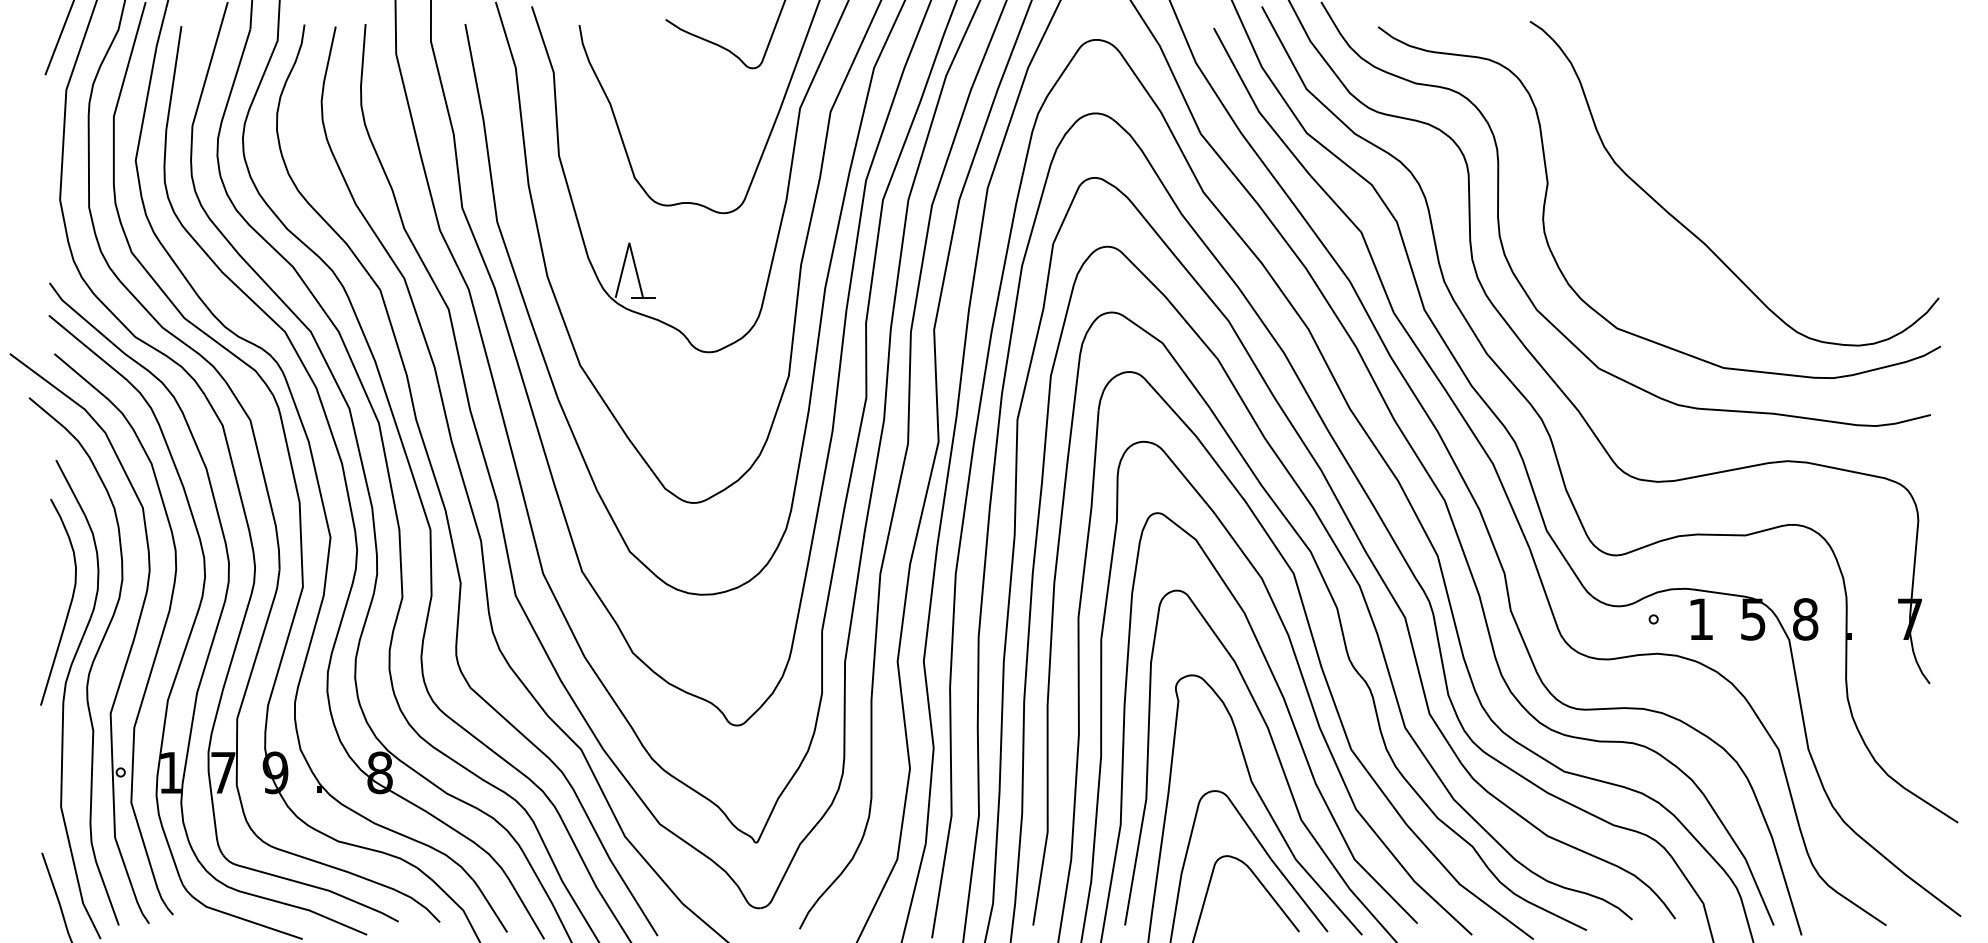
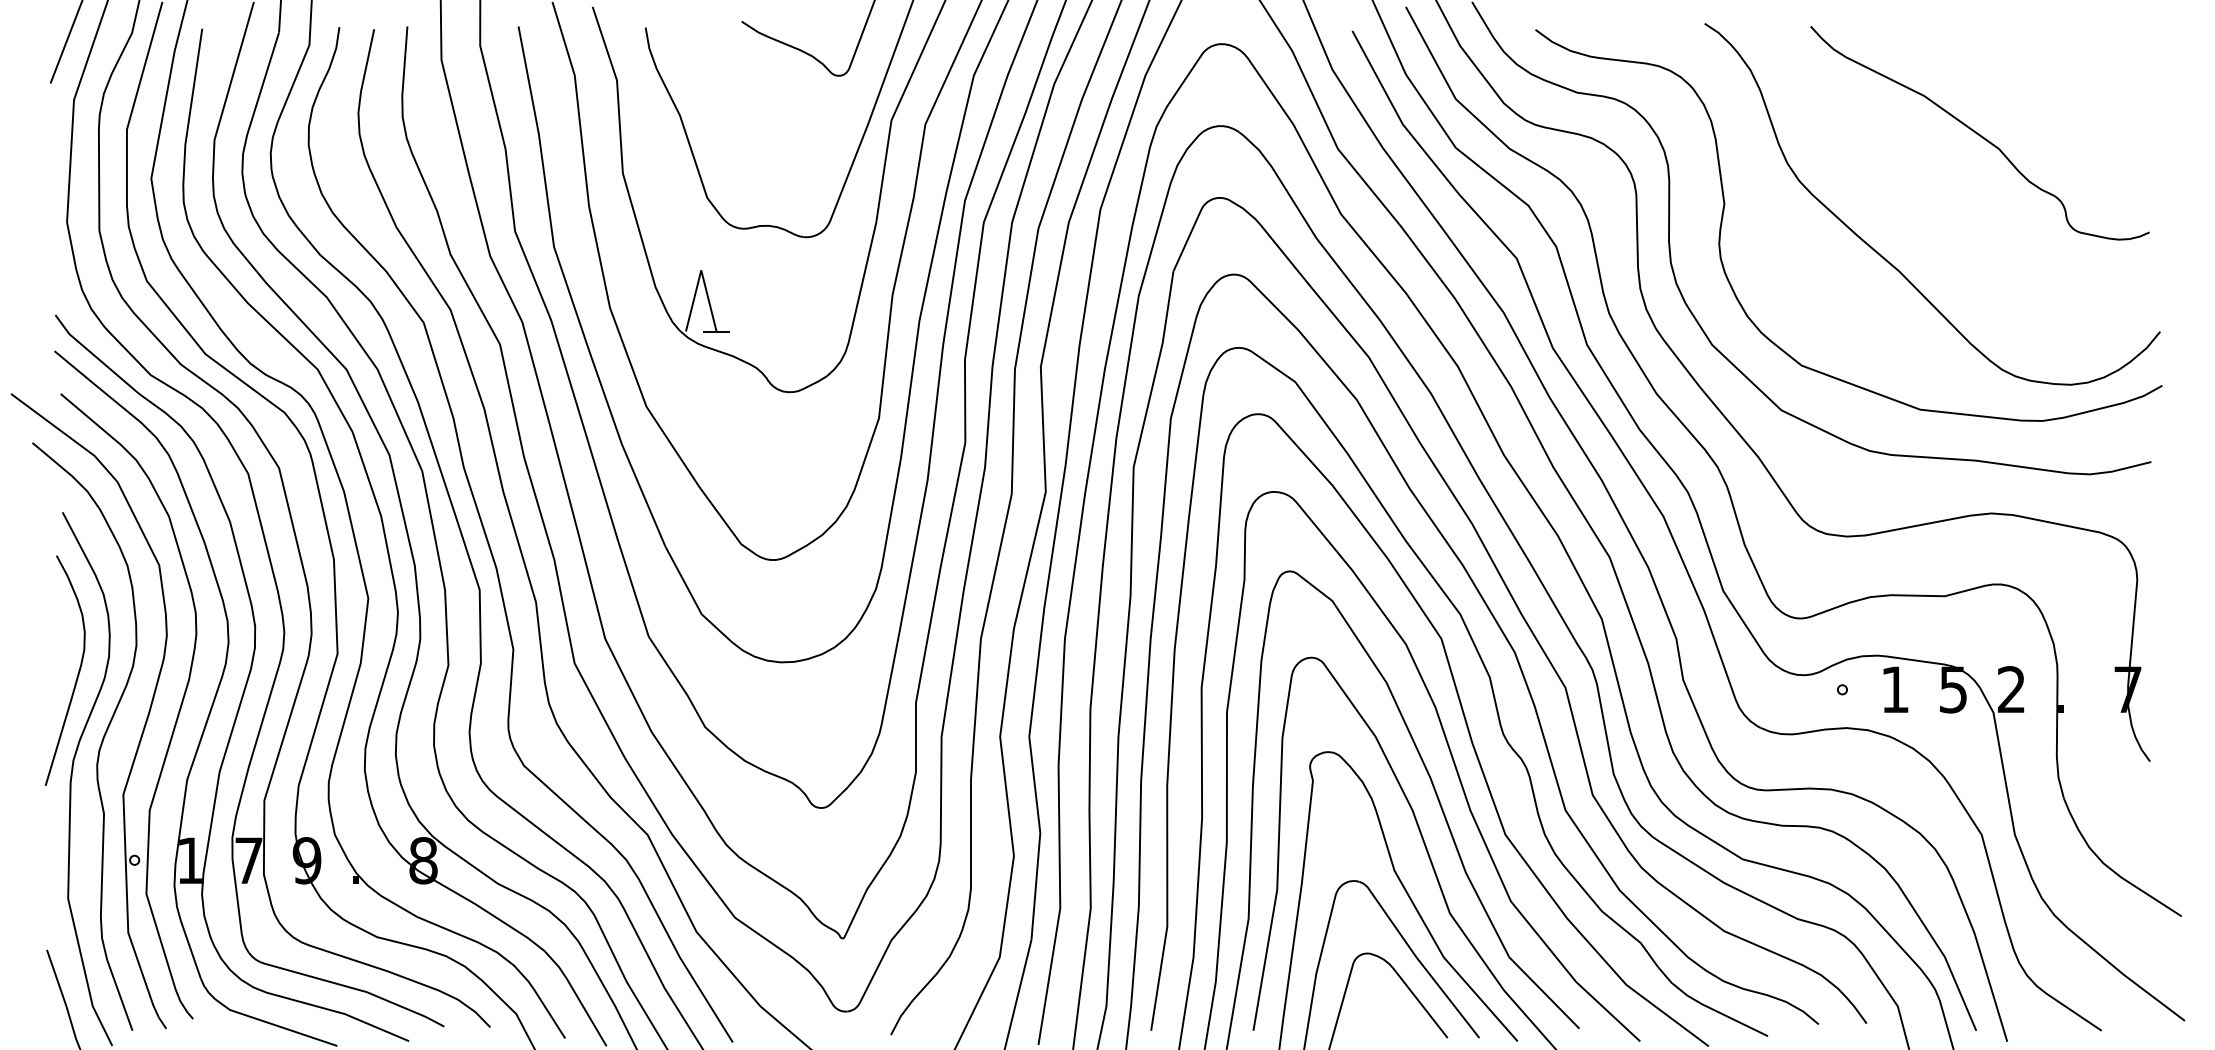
curve: (1776, 120) -> (1979, 133), added
text: (1805, 619) -> (2011, 689), 8 -> 2

